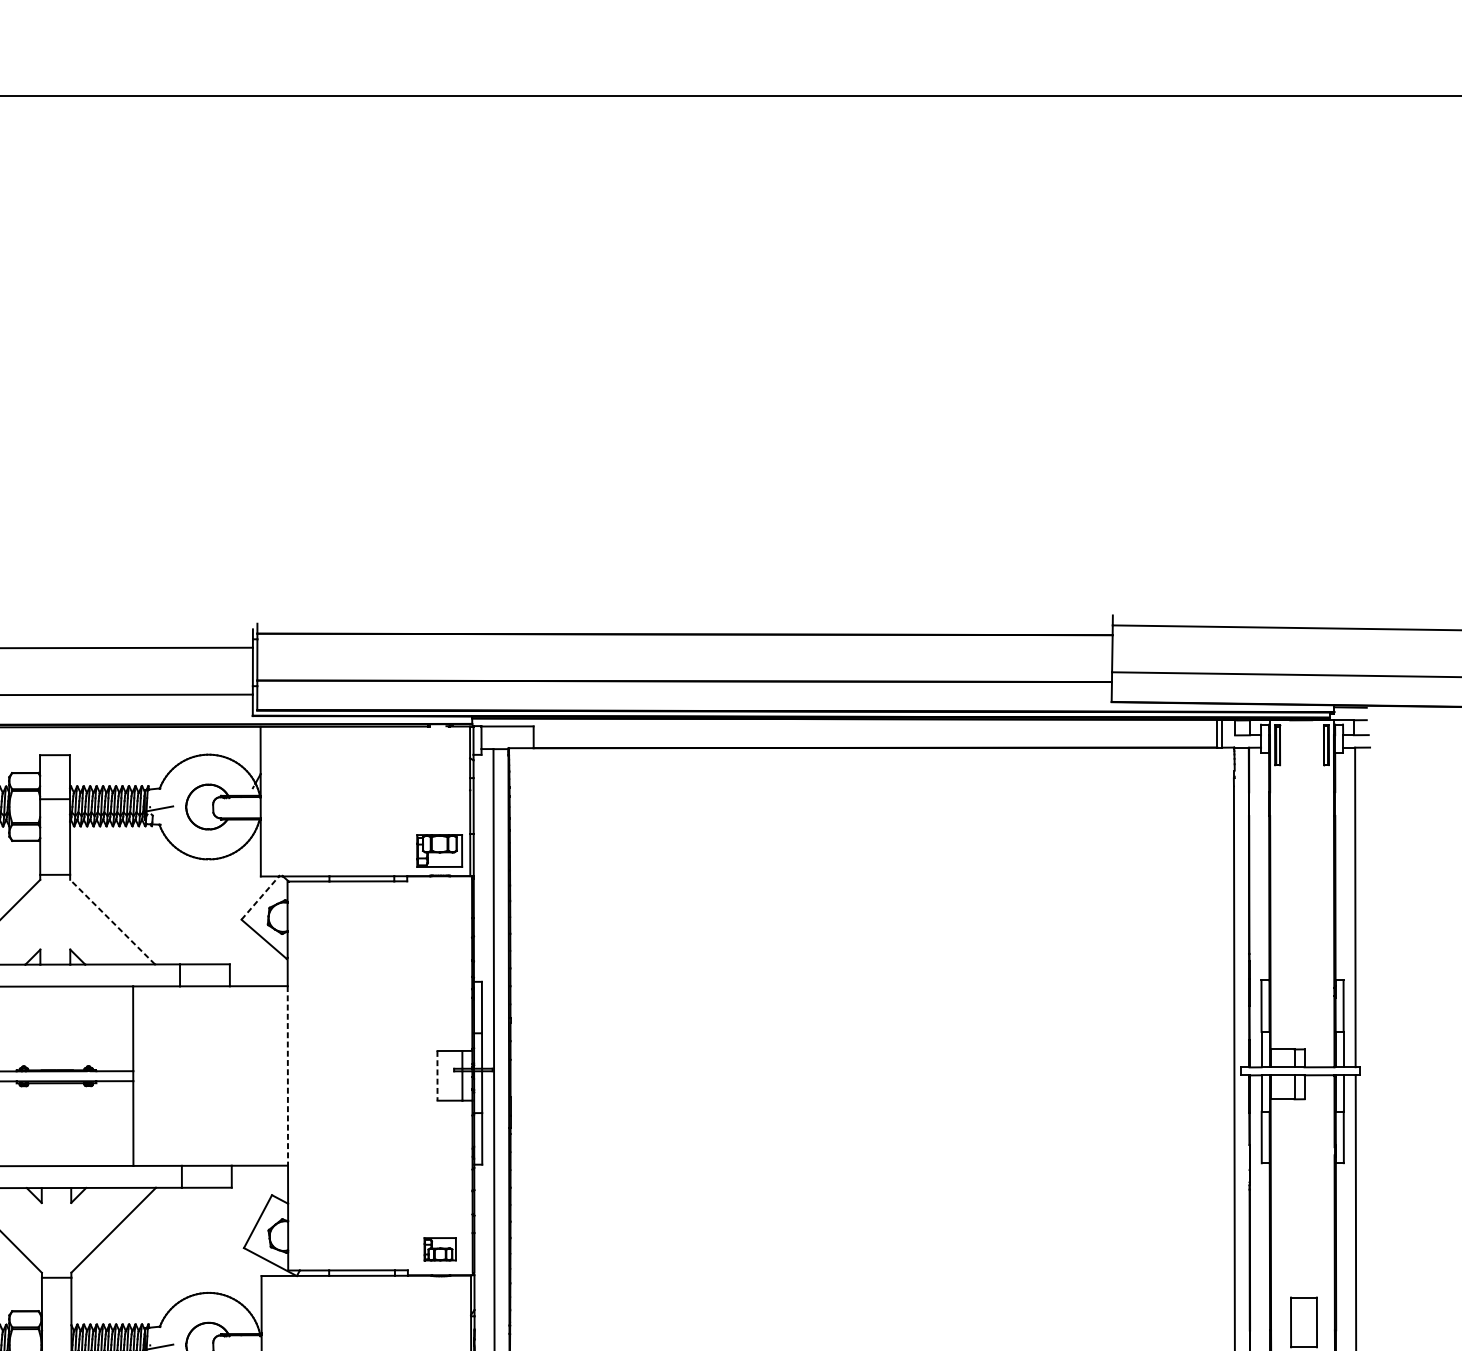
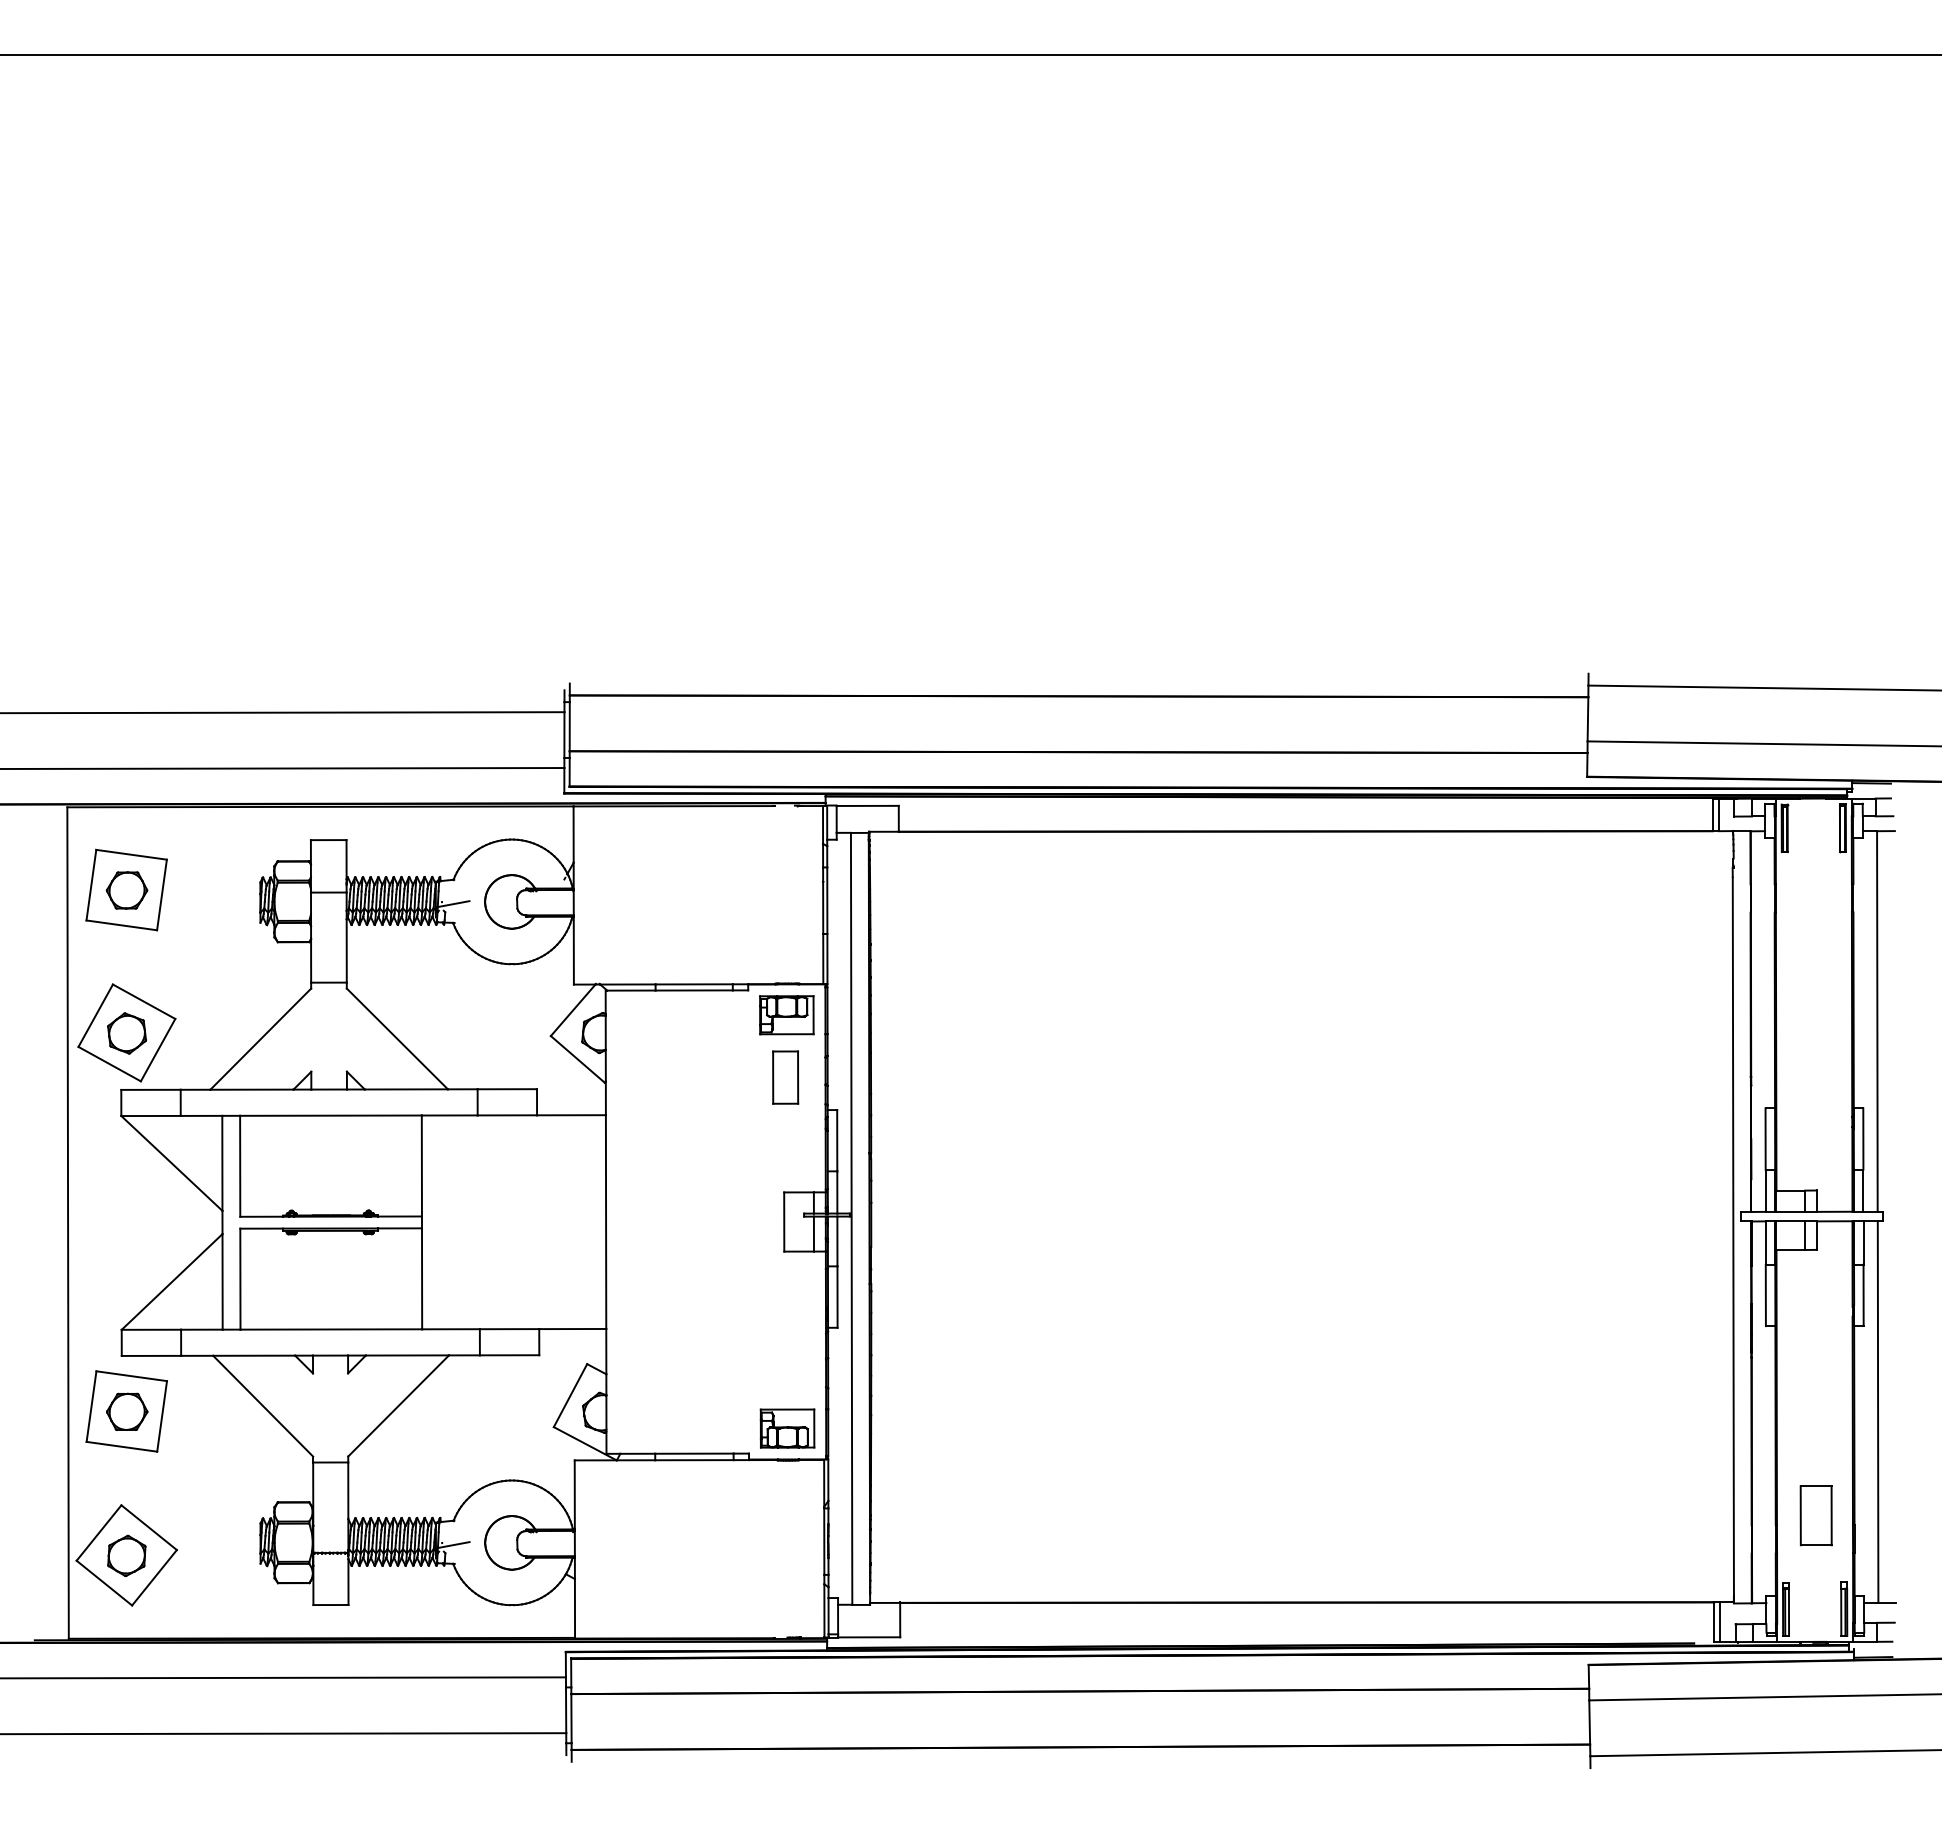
part: (439, 851) -> (786, 1015), moved
line: (260, 897) -> (573, 1009), dashed -> solid
line: (112, 921) -> (397, 1038), dashed -> solid
part: (438, 954) -> (785, 1077), added
line: (288, 1076) -> (606, 1222), dashed -> solid
line: (437, 1076) -> (784, 1222), dashed -> solid
part: (440, 1249) -> (787, 1428), size x1.43

